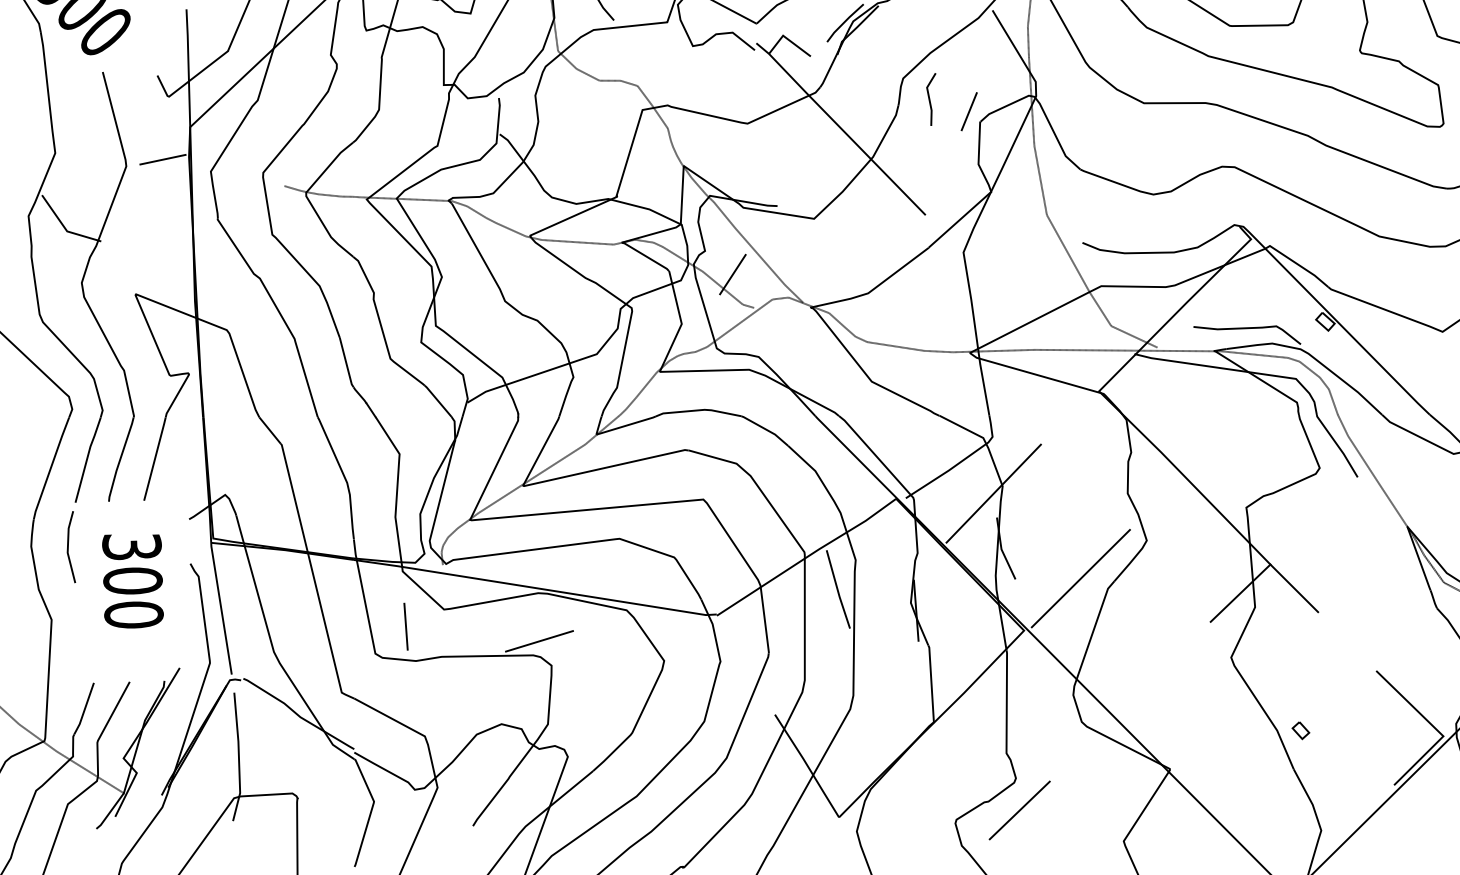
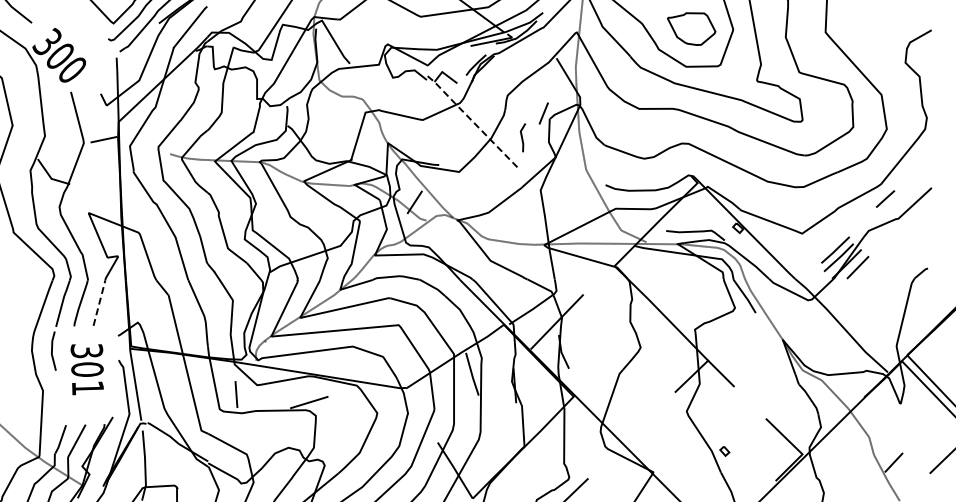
line: (930, 98) -> (522, 137), moved
line: (838, 126) -> (472, 121), solid -> dashed
line: (155, 456) -> (99, 301), solid -> dashed
line: (1080, 577) -> (604, 367), removed
text: (133, 613) -> (87, 387), 300 -> 301

